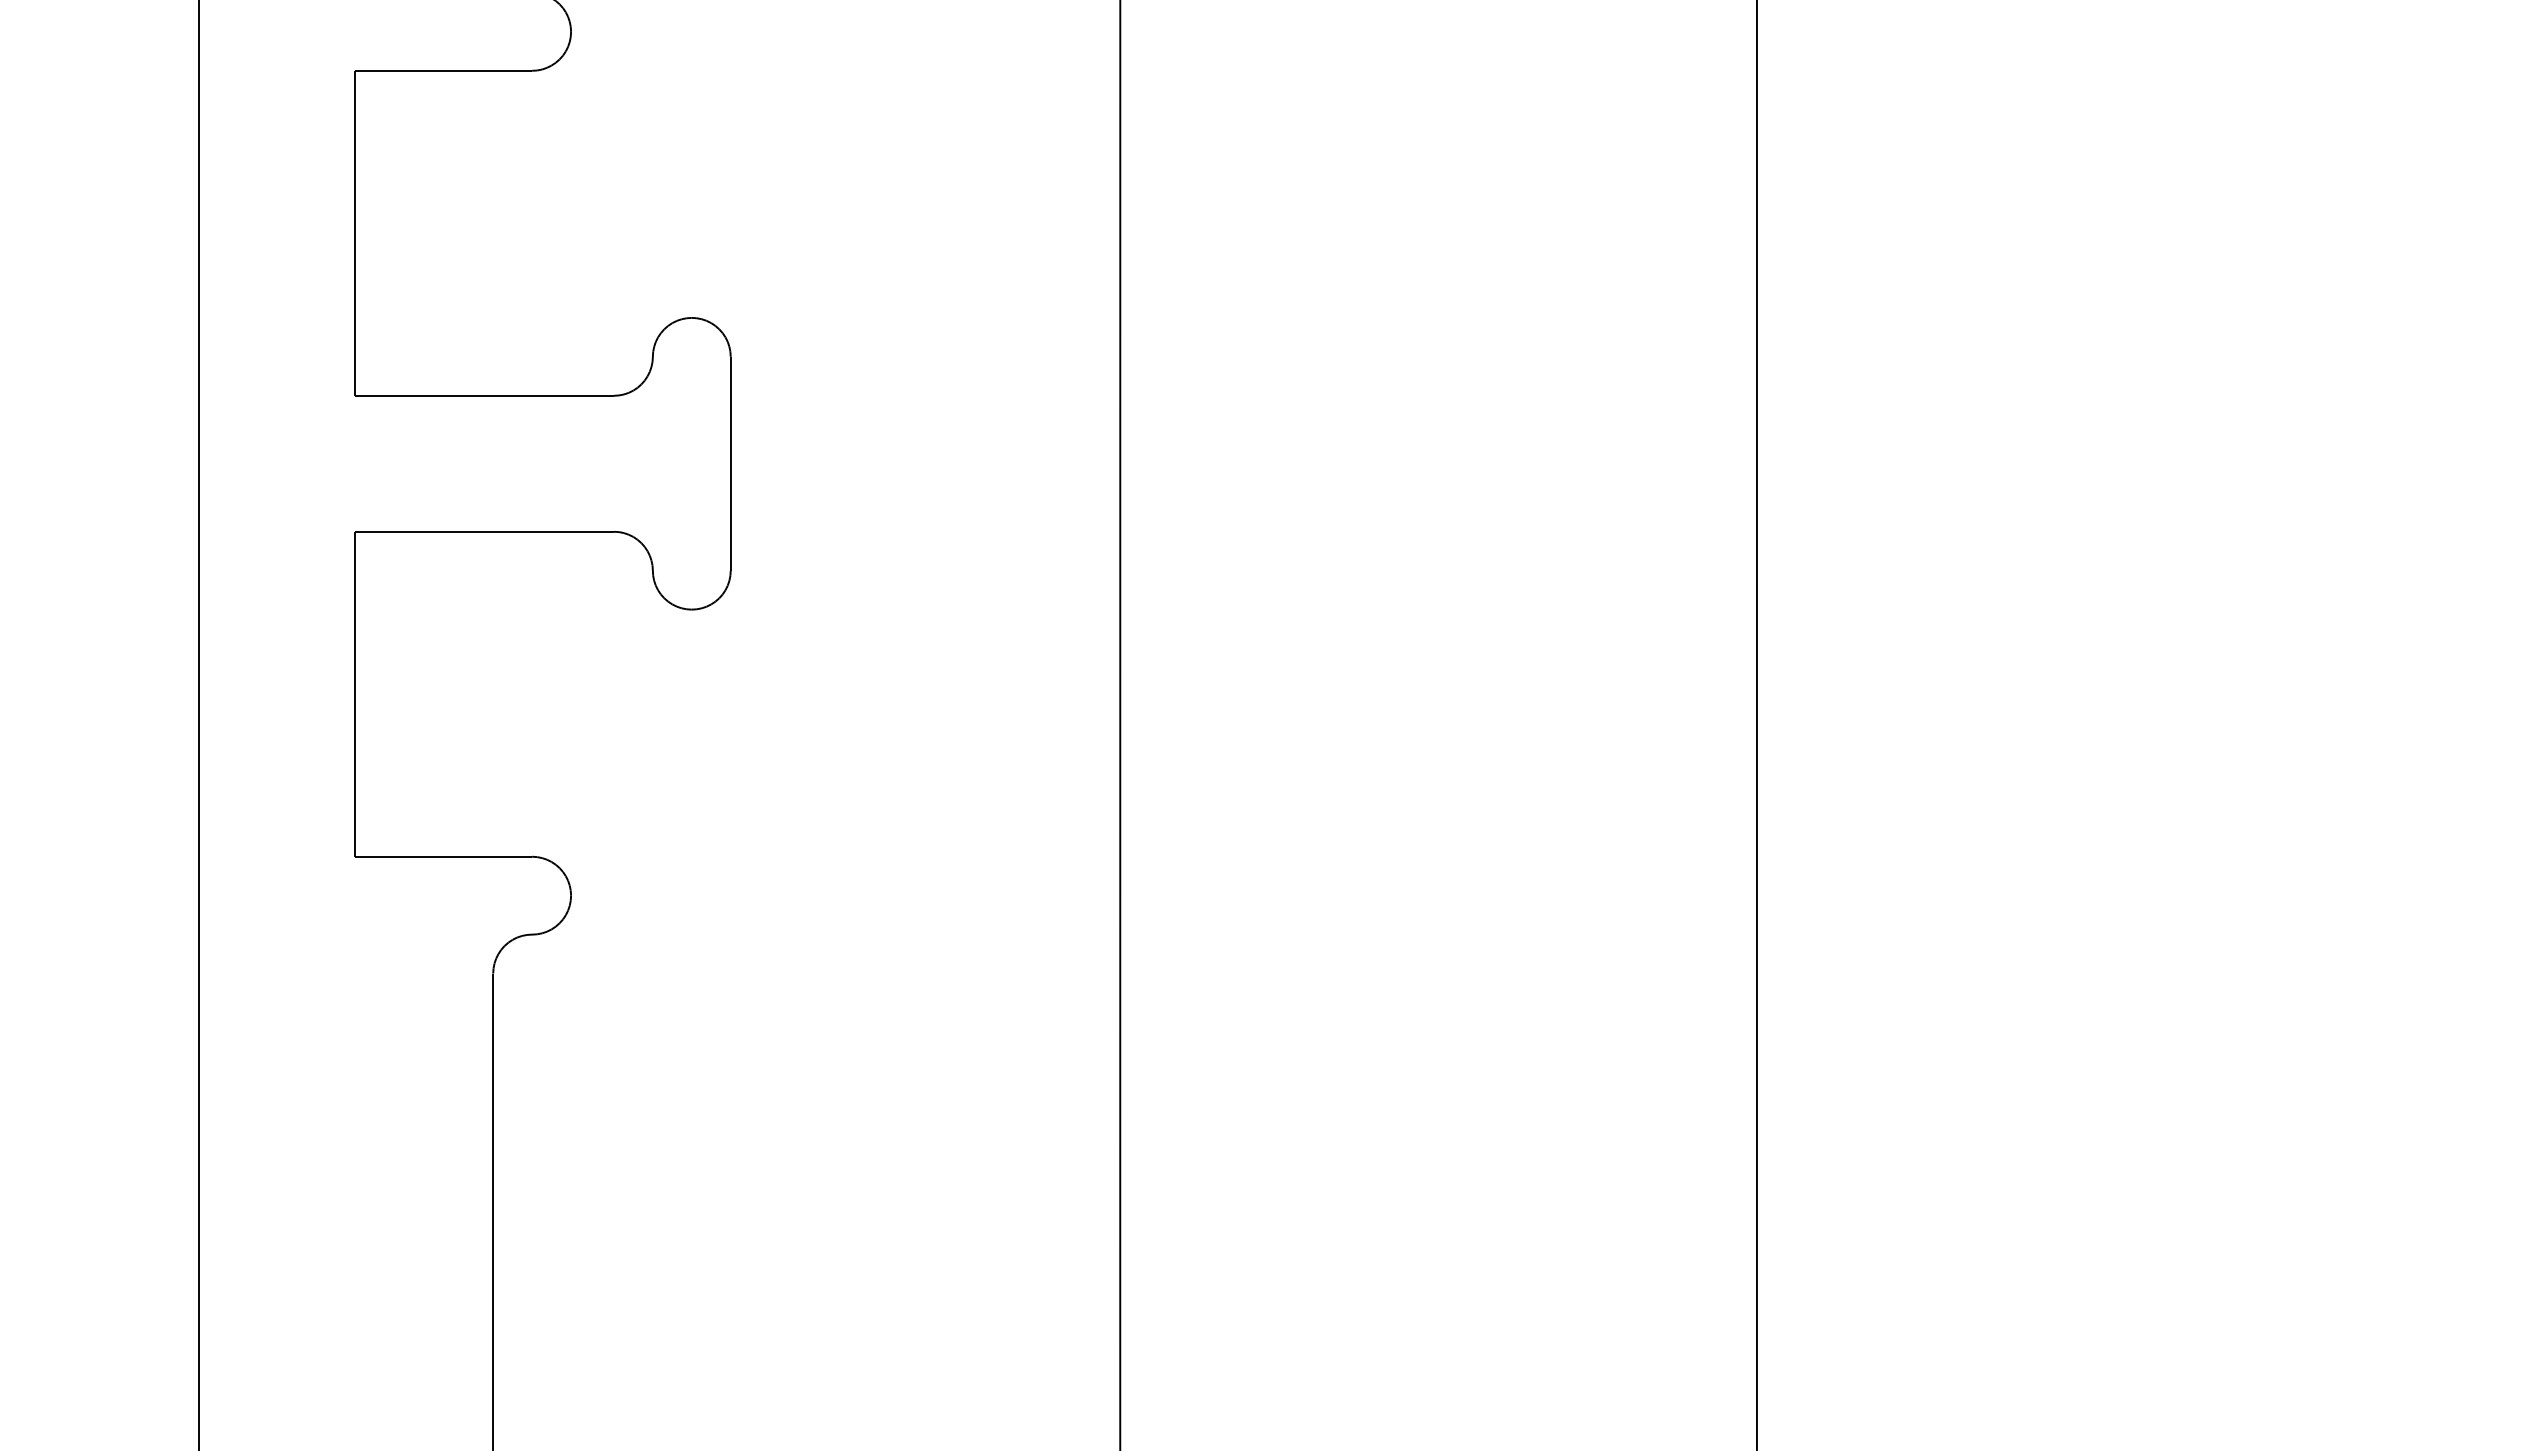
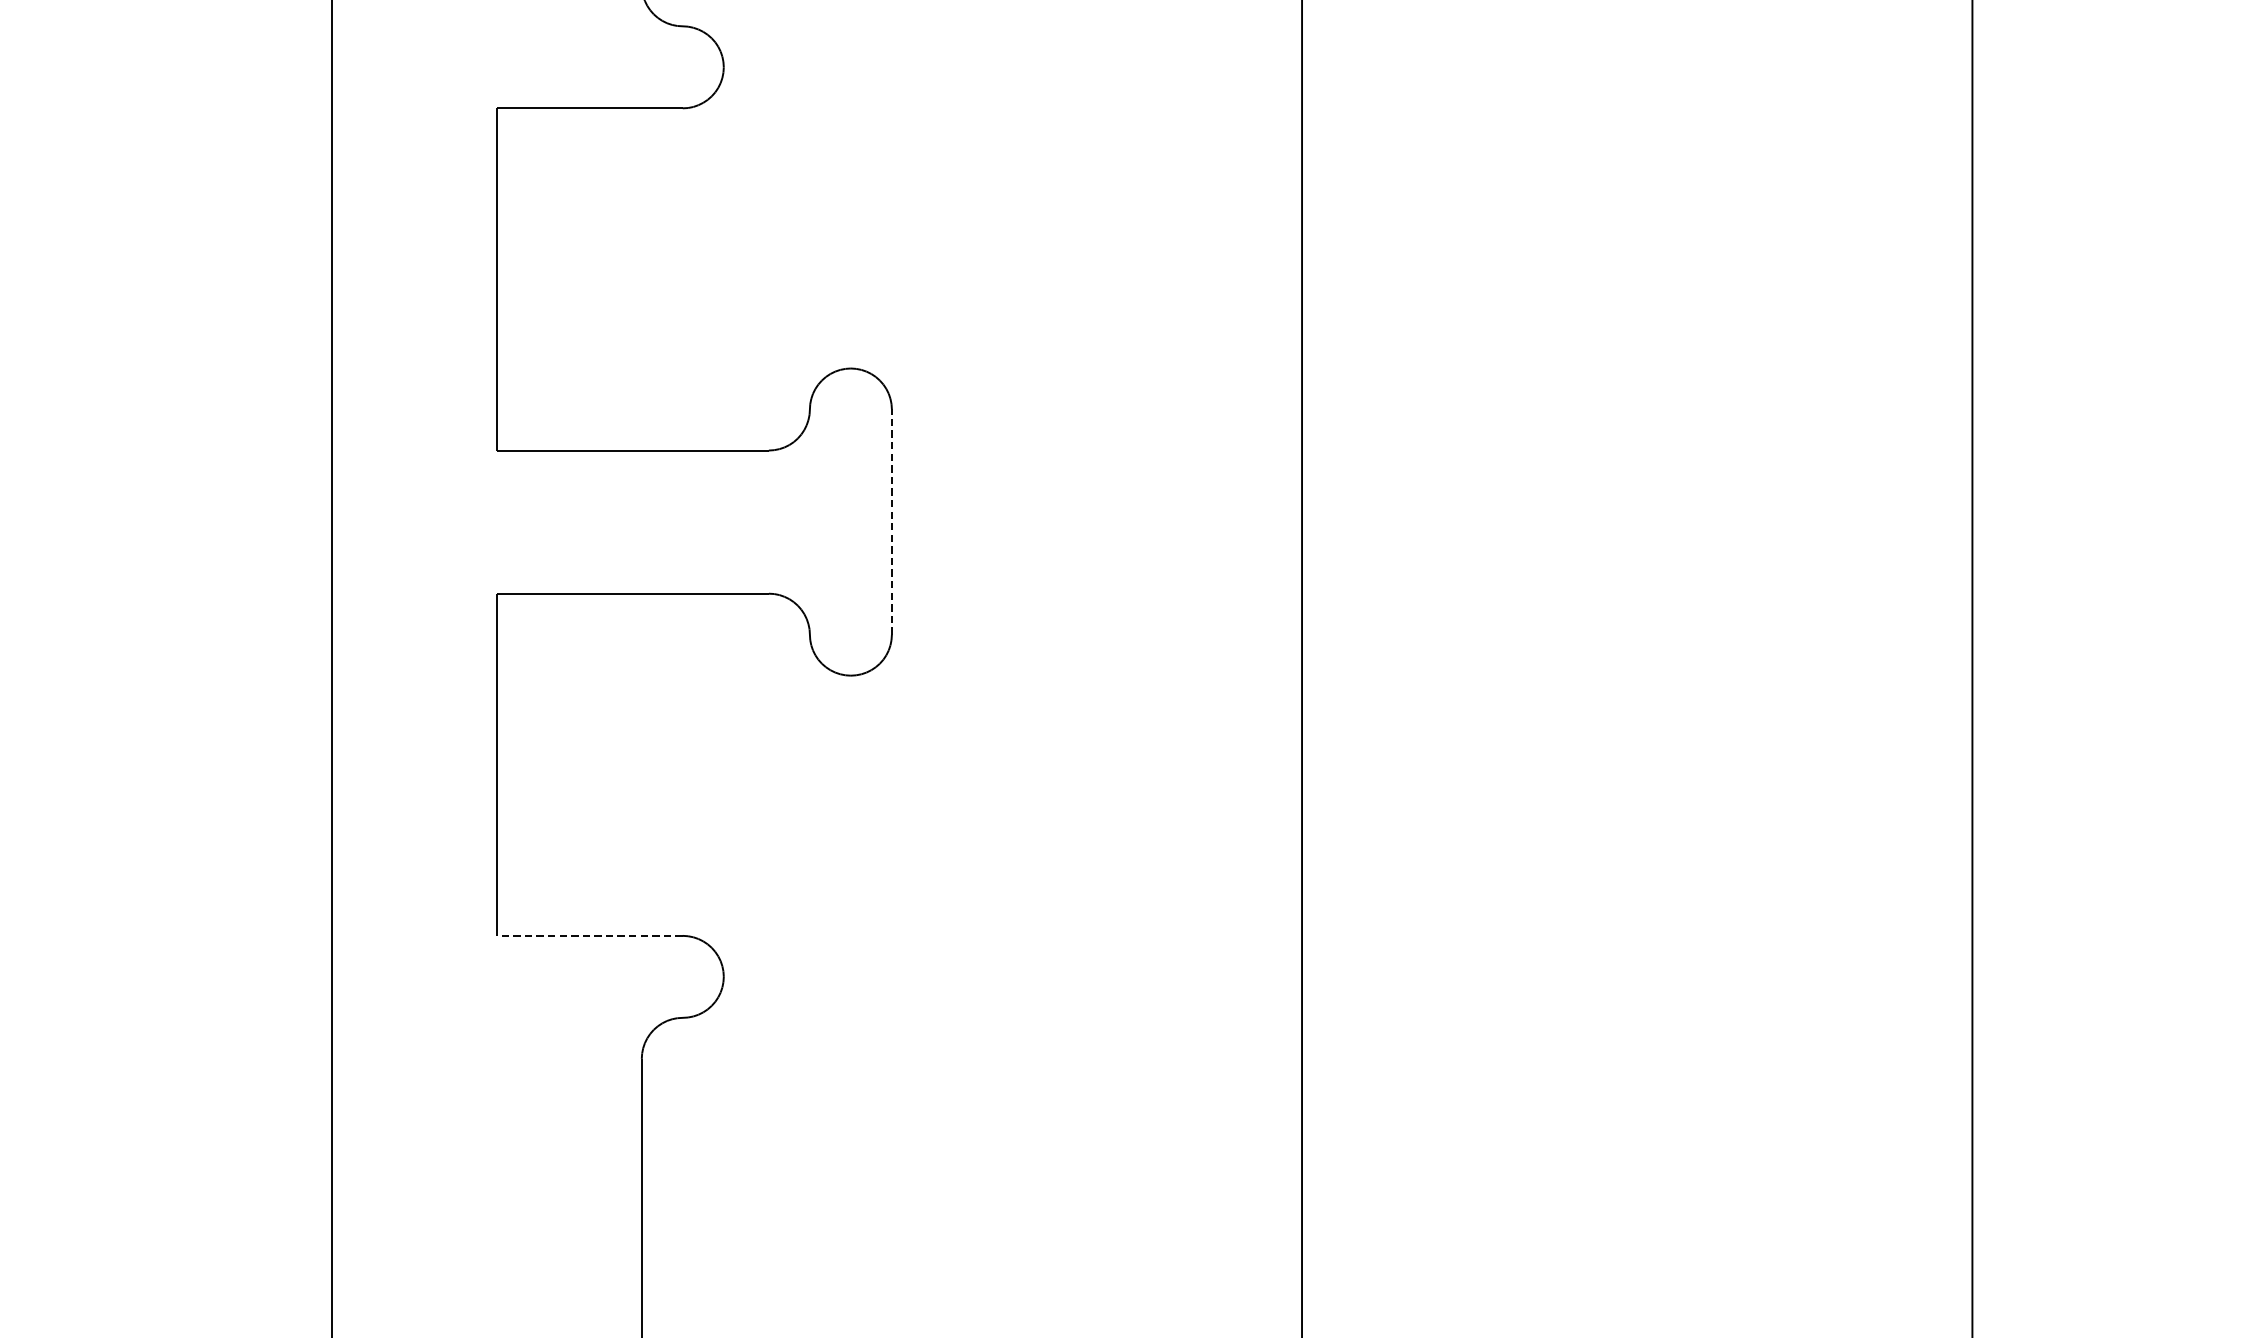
line: (730, 463) -> (891, 521), solid -> dashed
line: (443, 856) -> (589, 935), solid -> dashed

